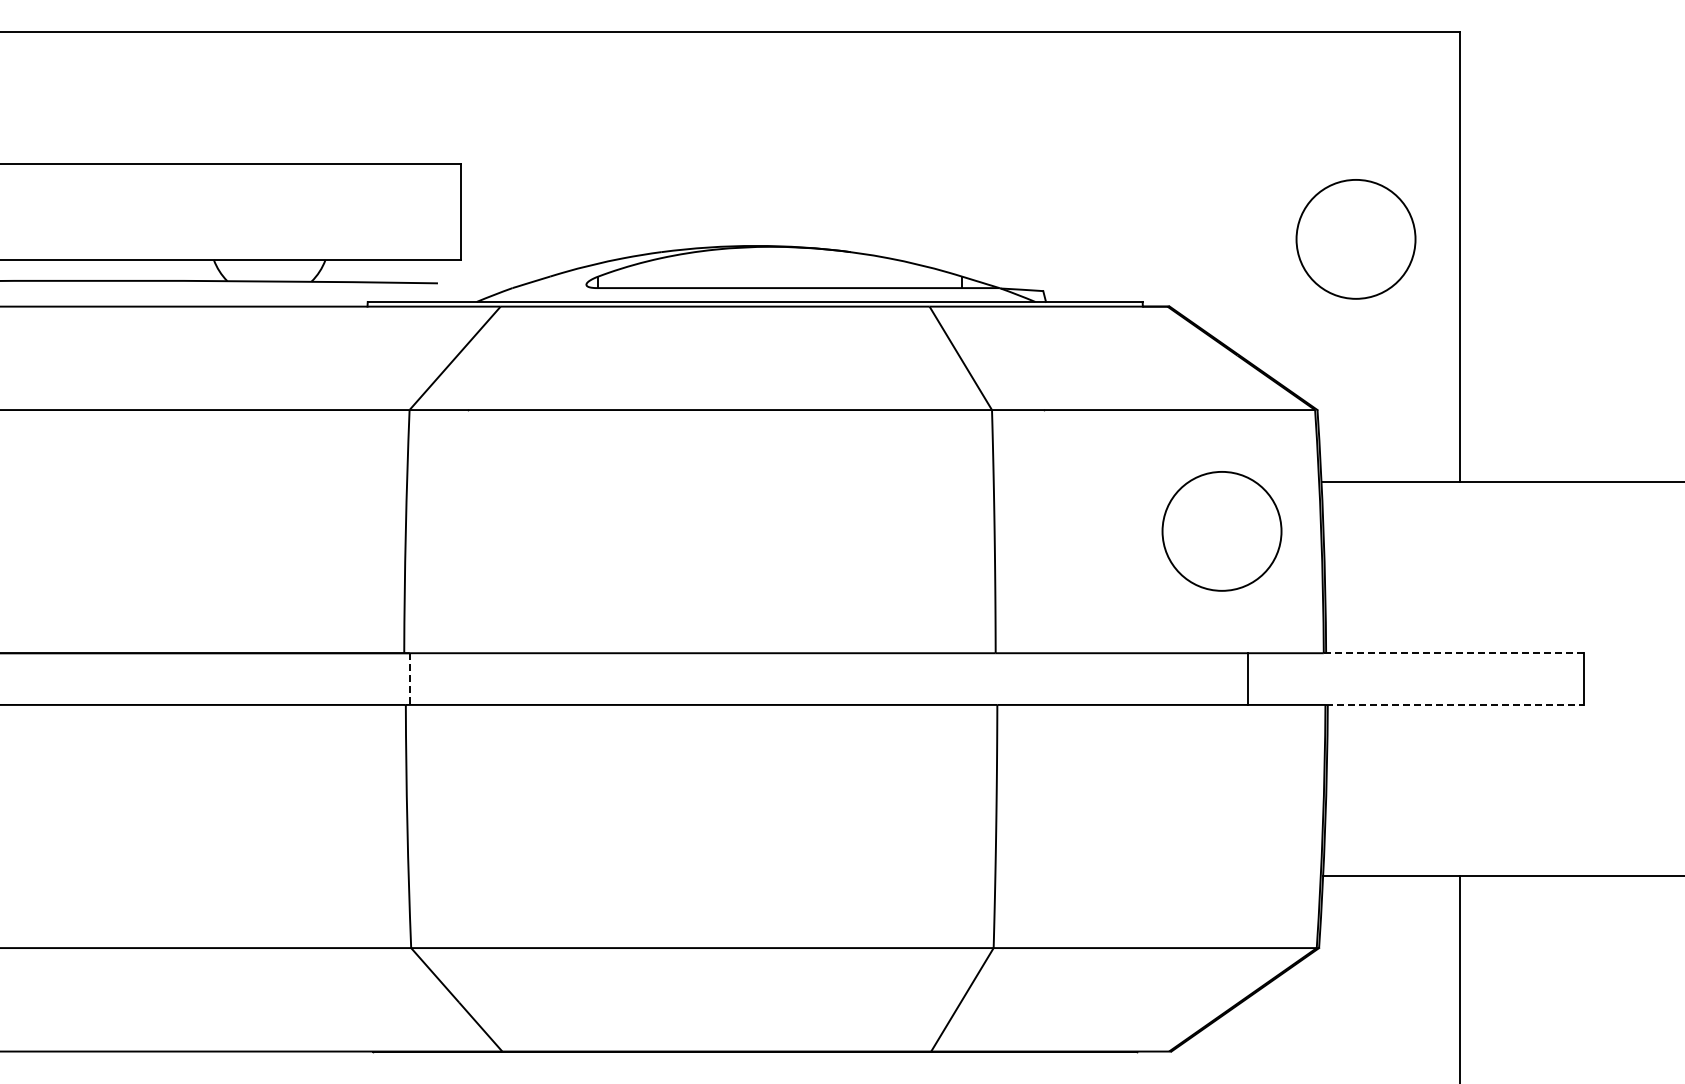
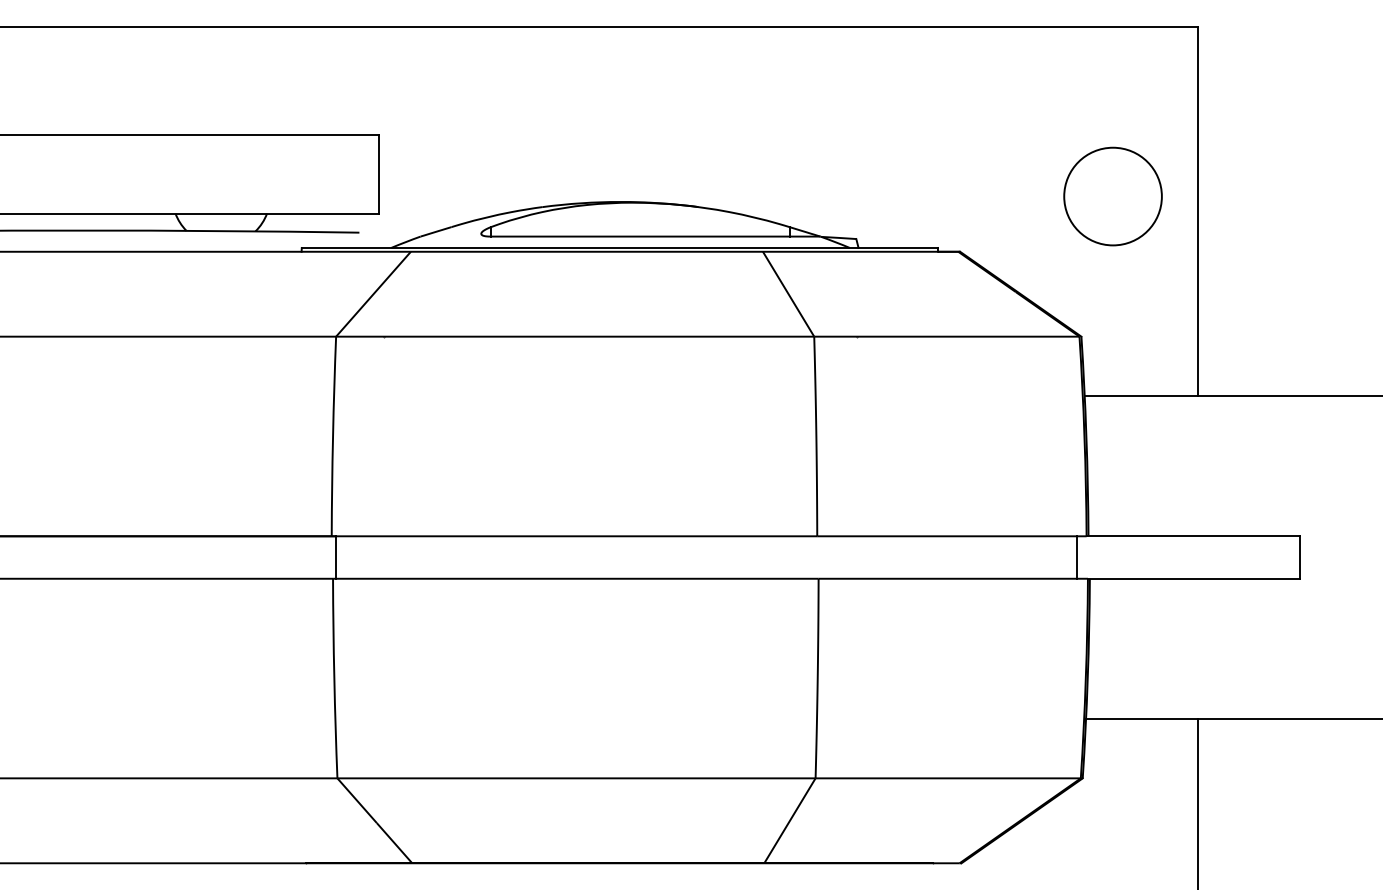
circle: (1221, 531) -> (1002, 436), removed
line: (1453, 653) -> (1193, 536), dashed -> solid
line: (1247, 678) -> (1077, 557), moved
line: (409, 679) -> (336, 557), dashed -> solid
line: (1455, 704) -> (1194, 578), dashed -> solid

